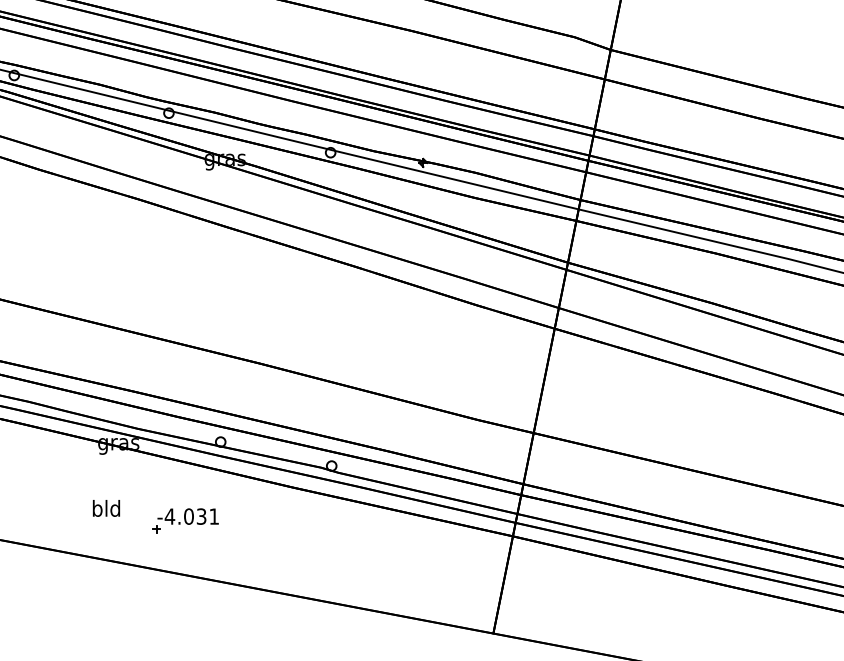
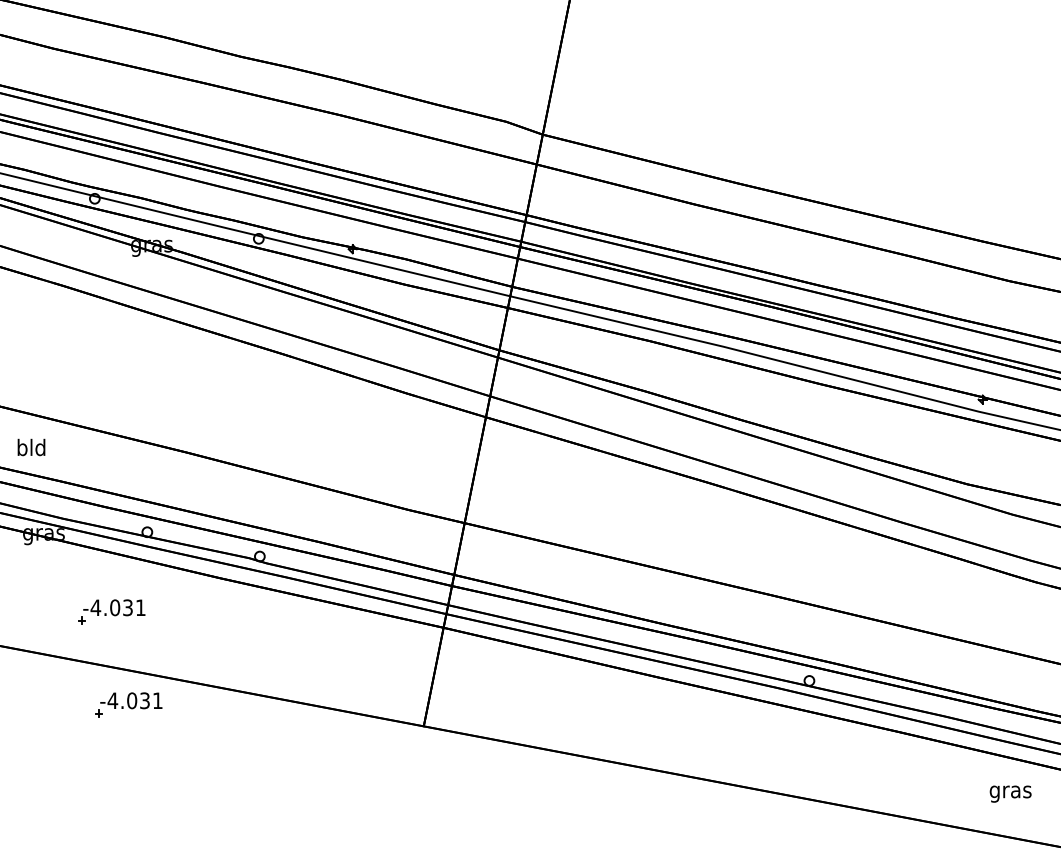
text: (106, 508) -> (31, 447), moved
part: (202, 611) -> (128, 704), added

